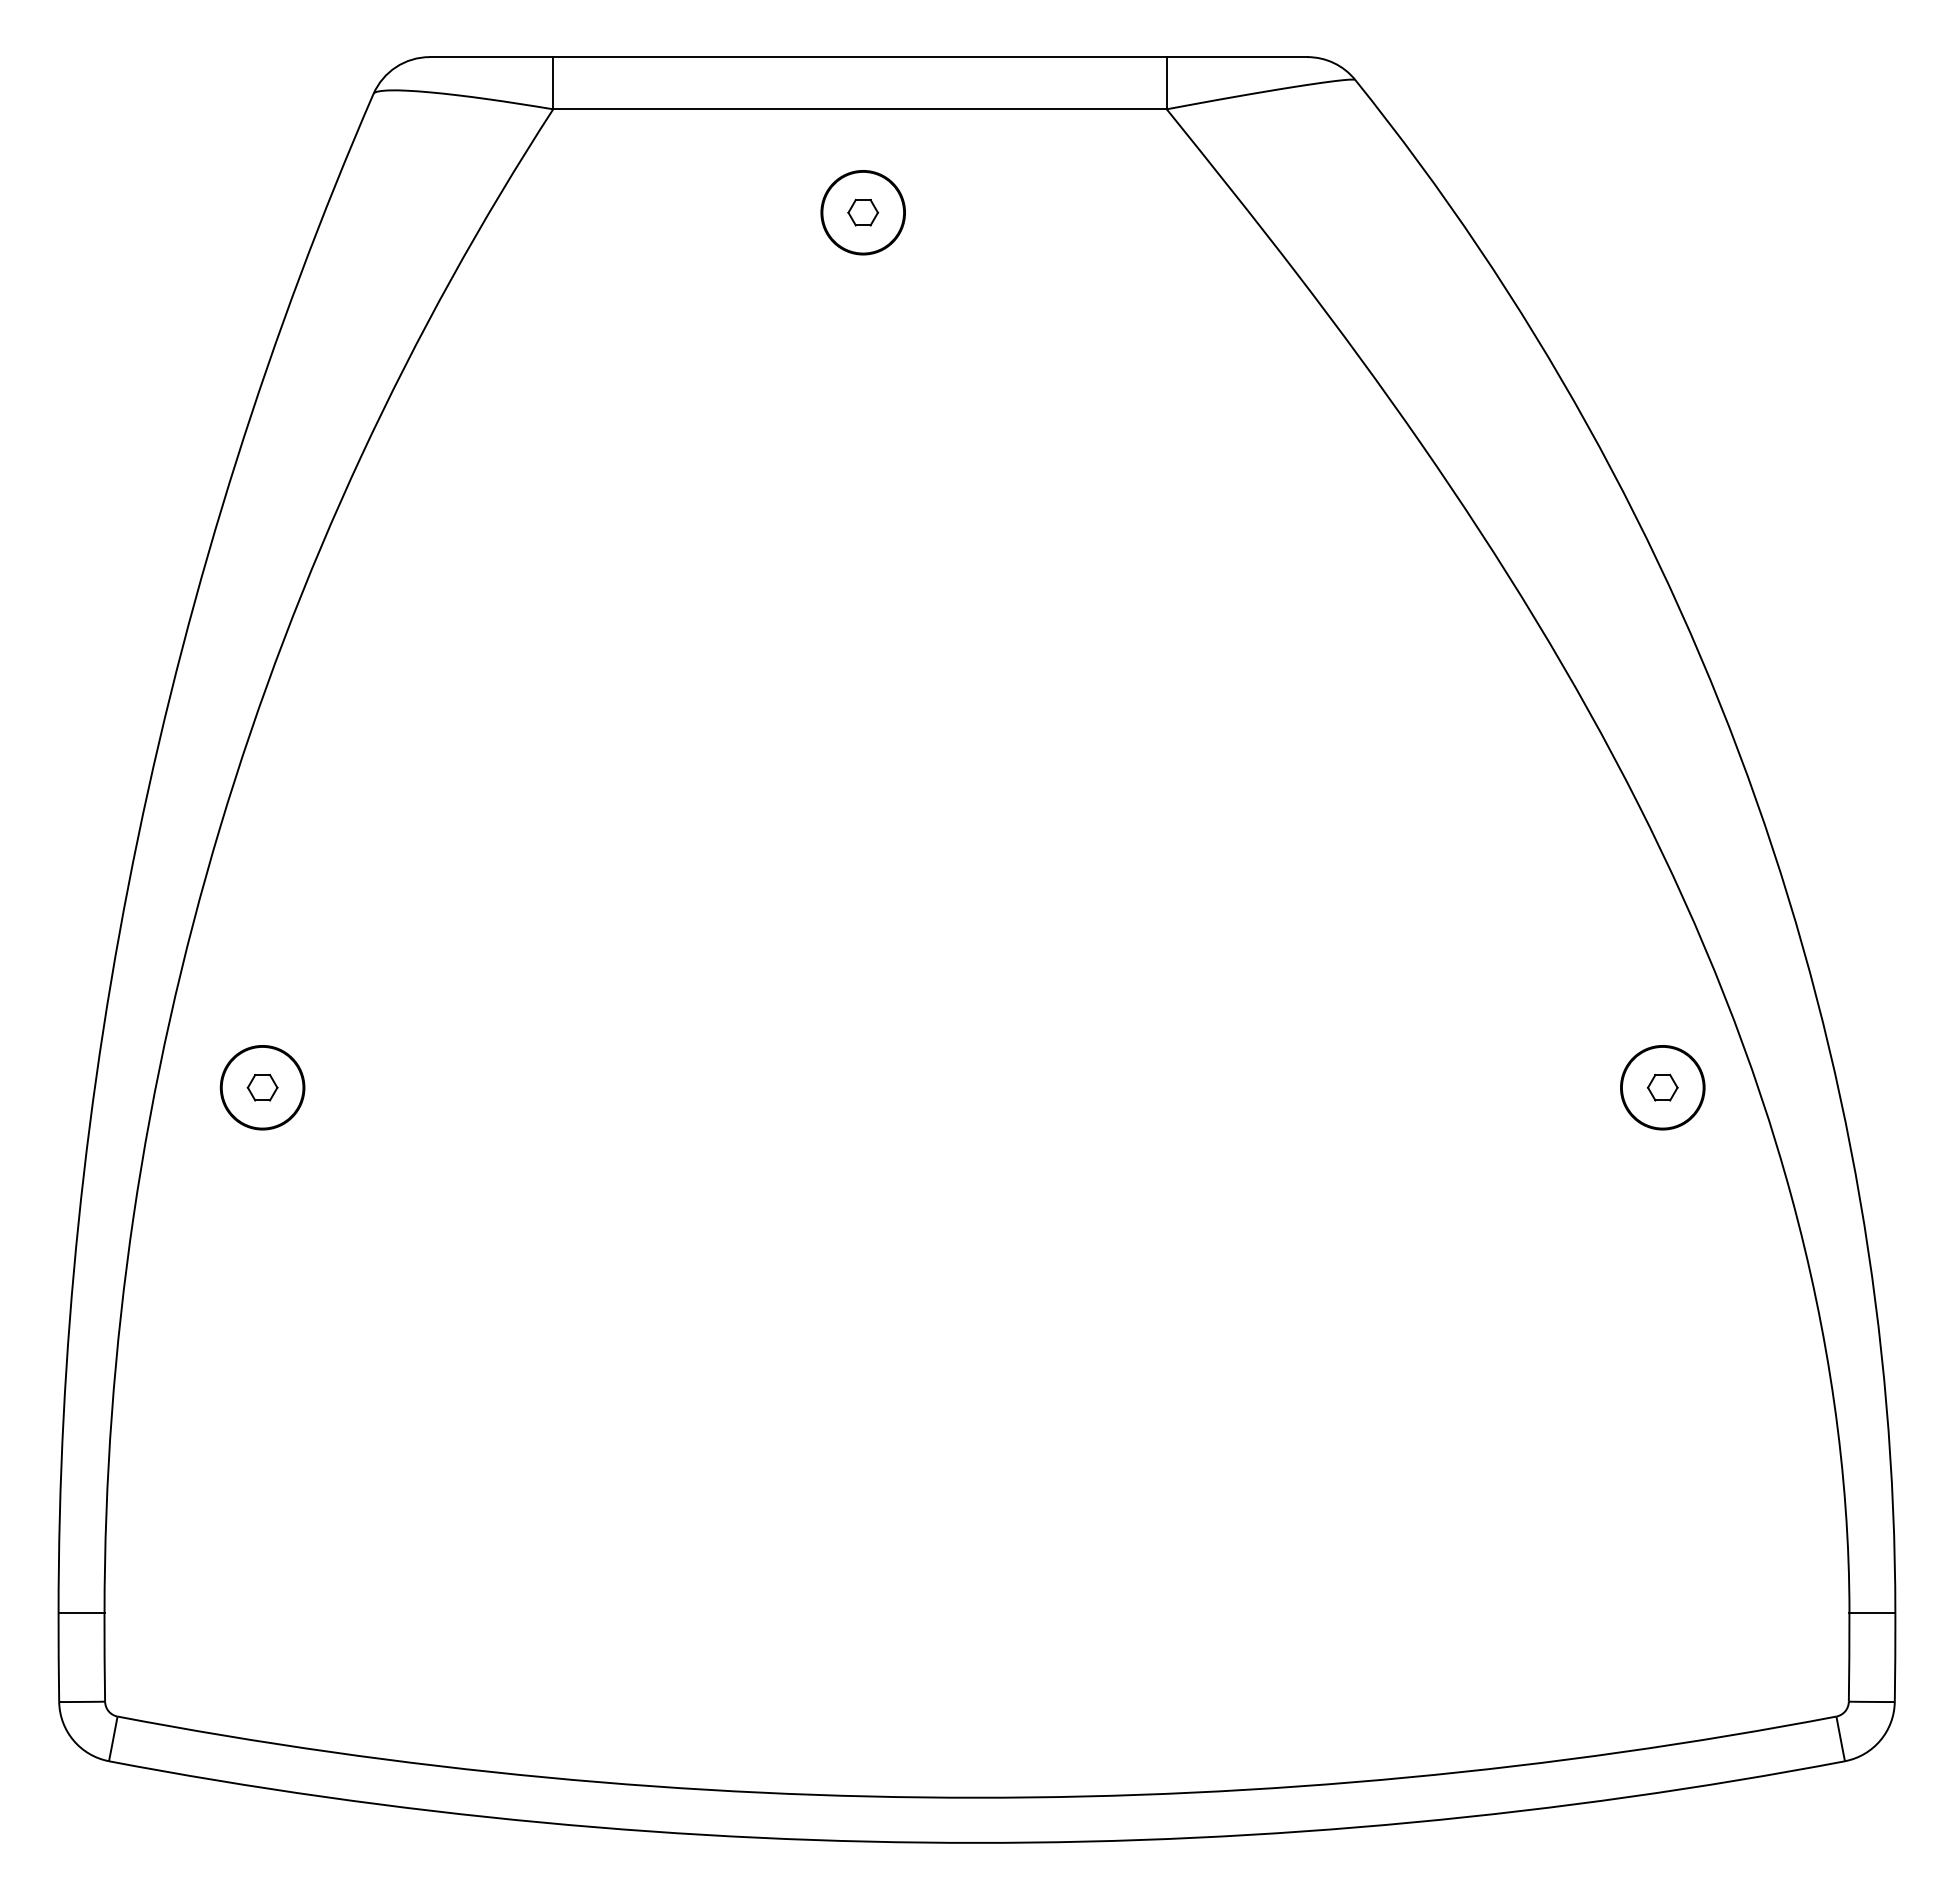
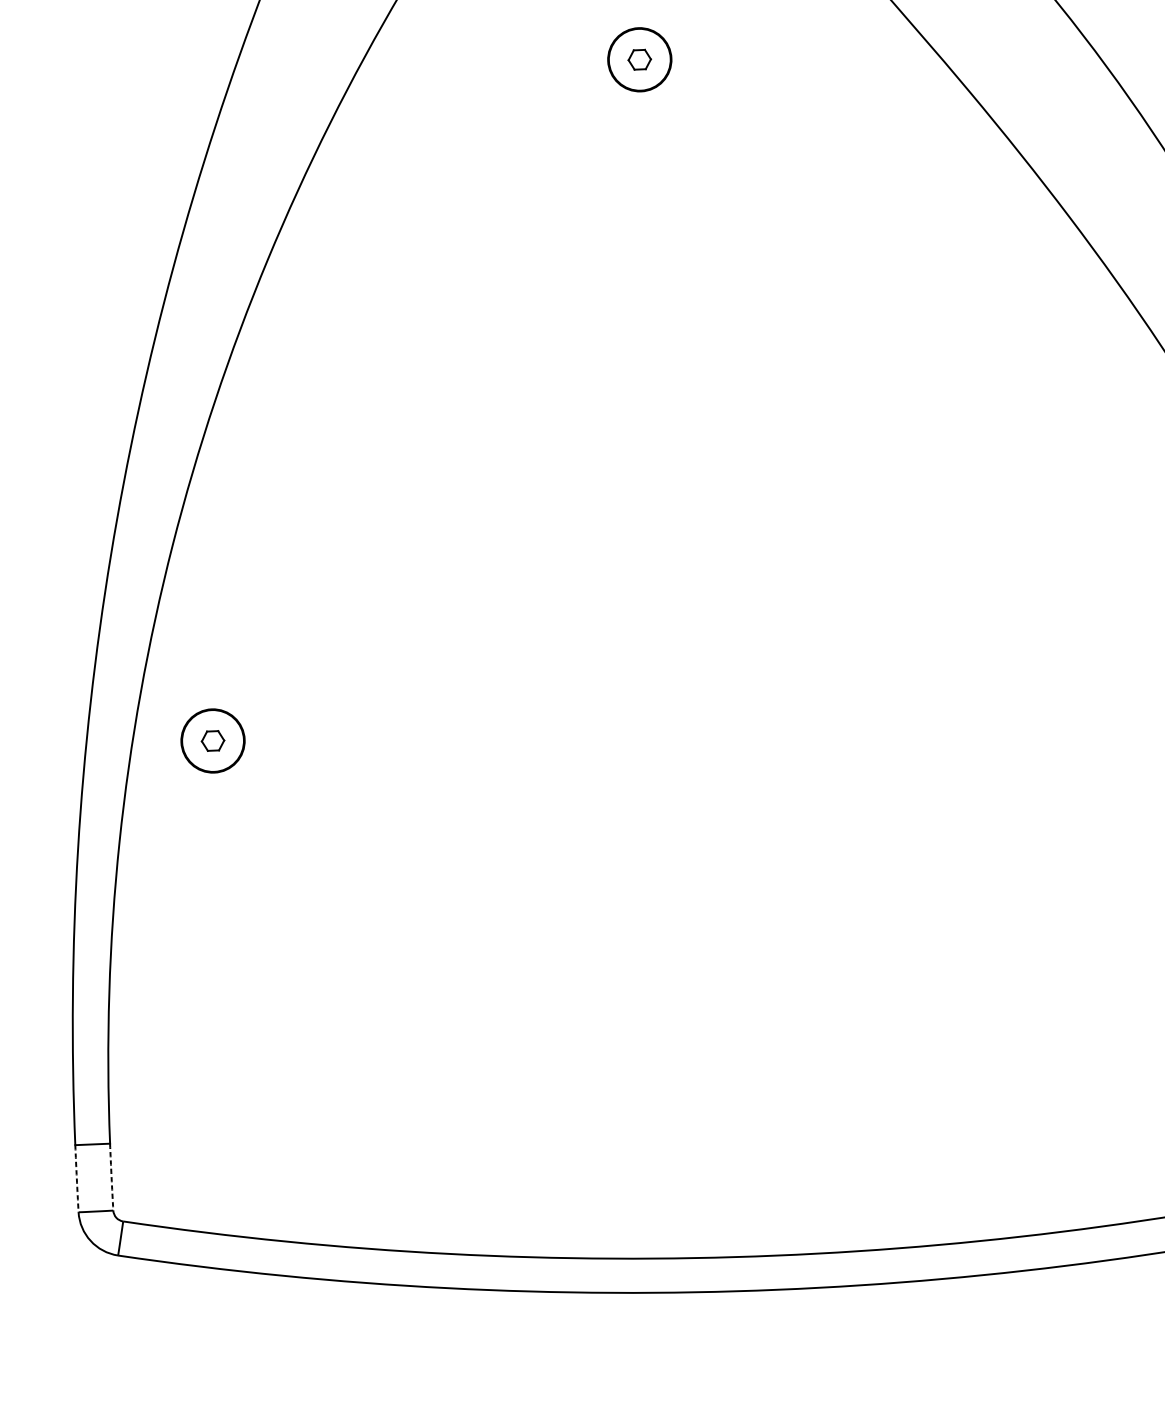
arc: (58, 1657) -> (76, 1178), solid -> dashed
arc: (104, 1657) -> (111, 1177), solid -> dashed

